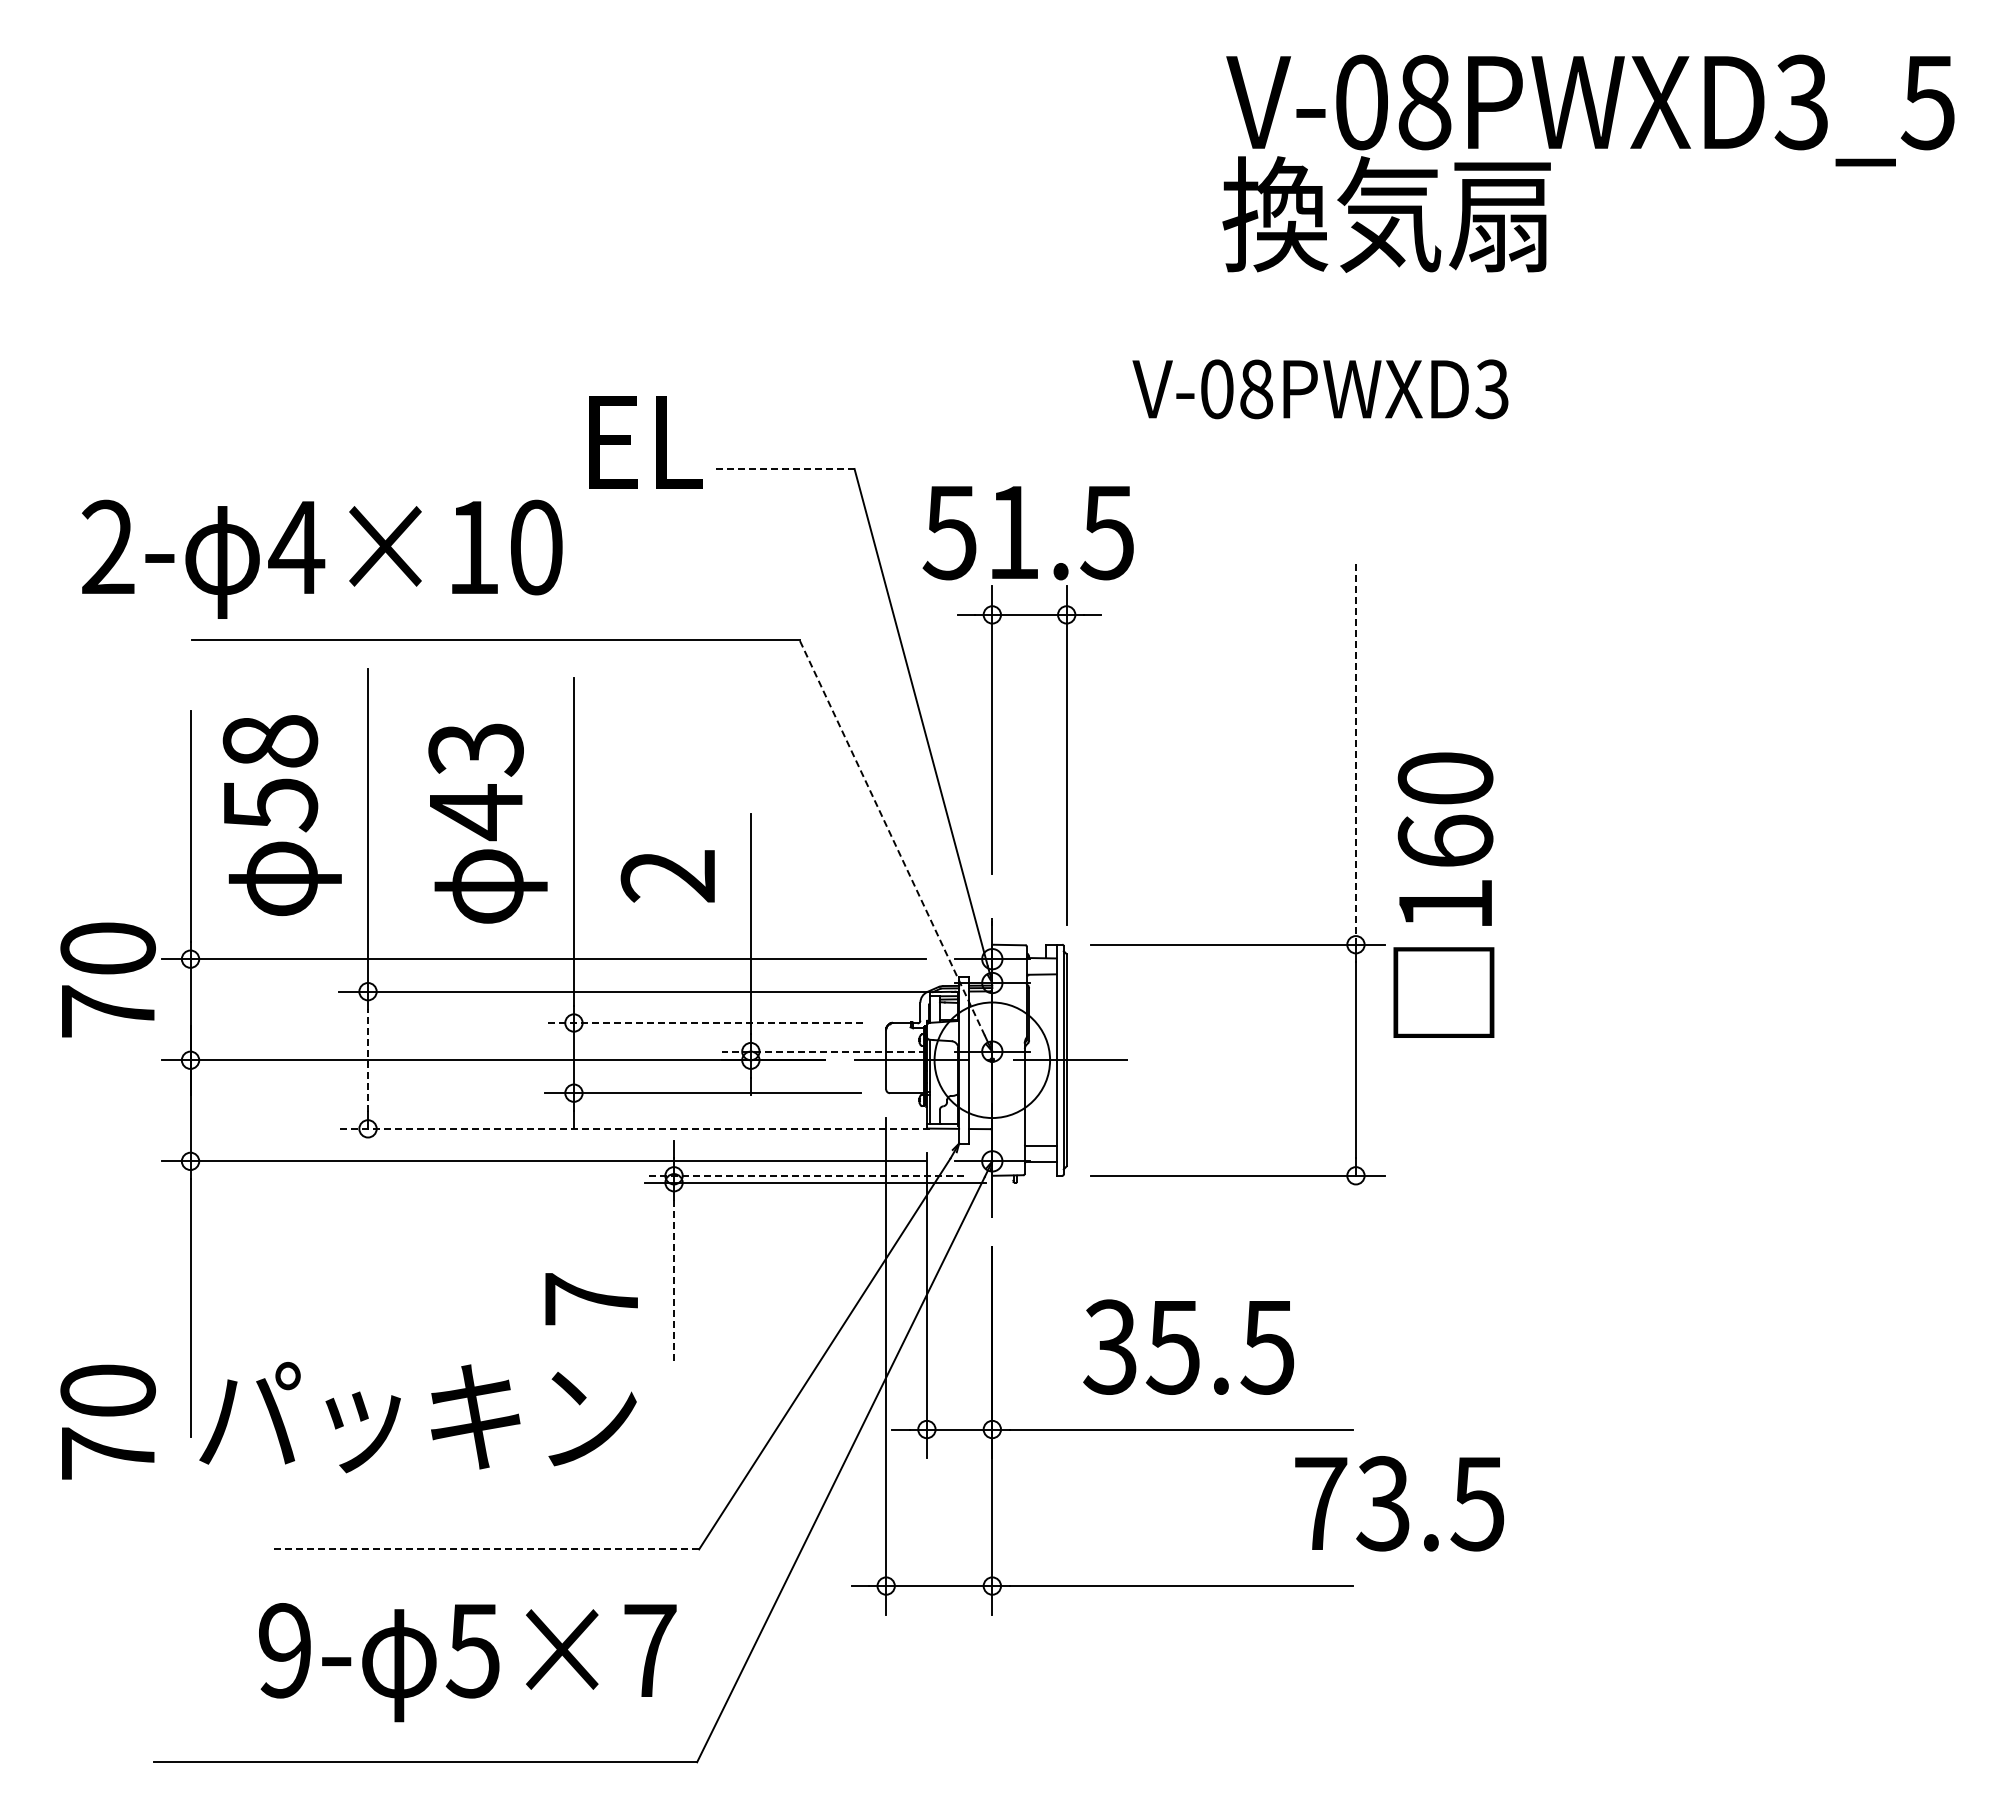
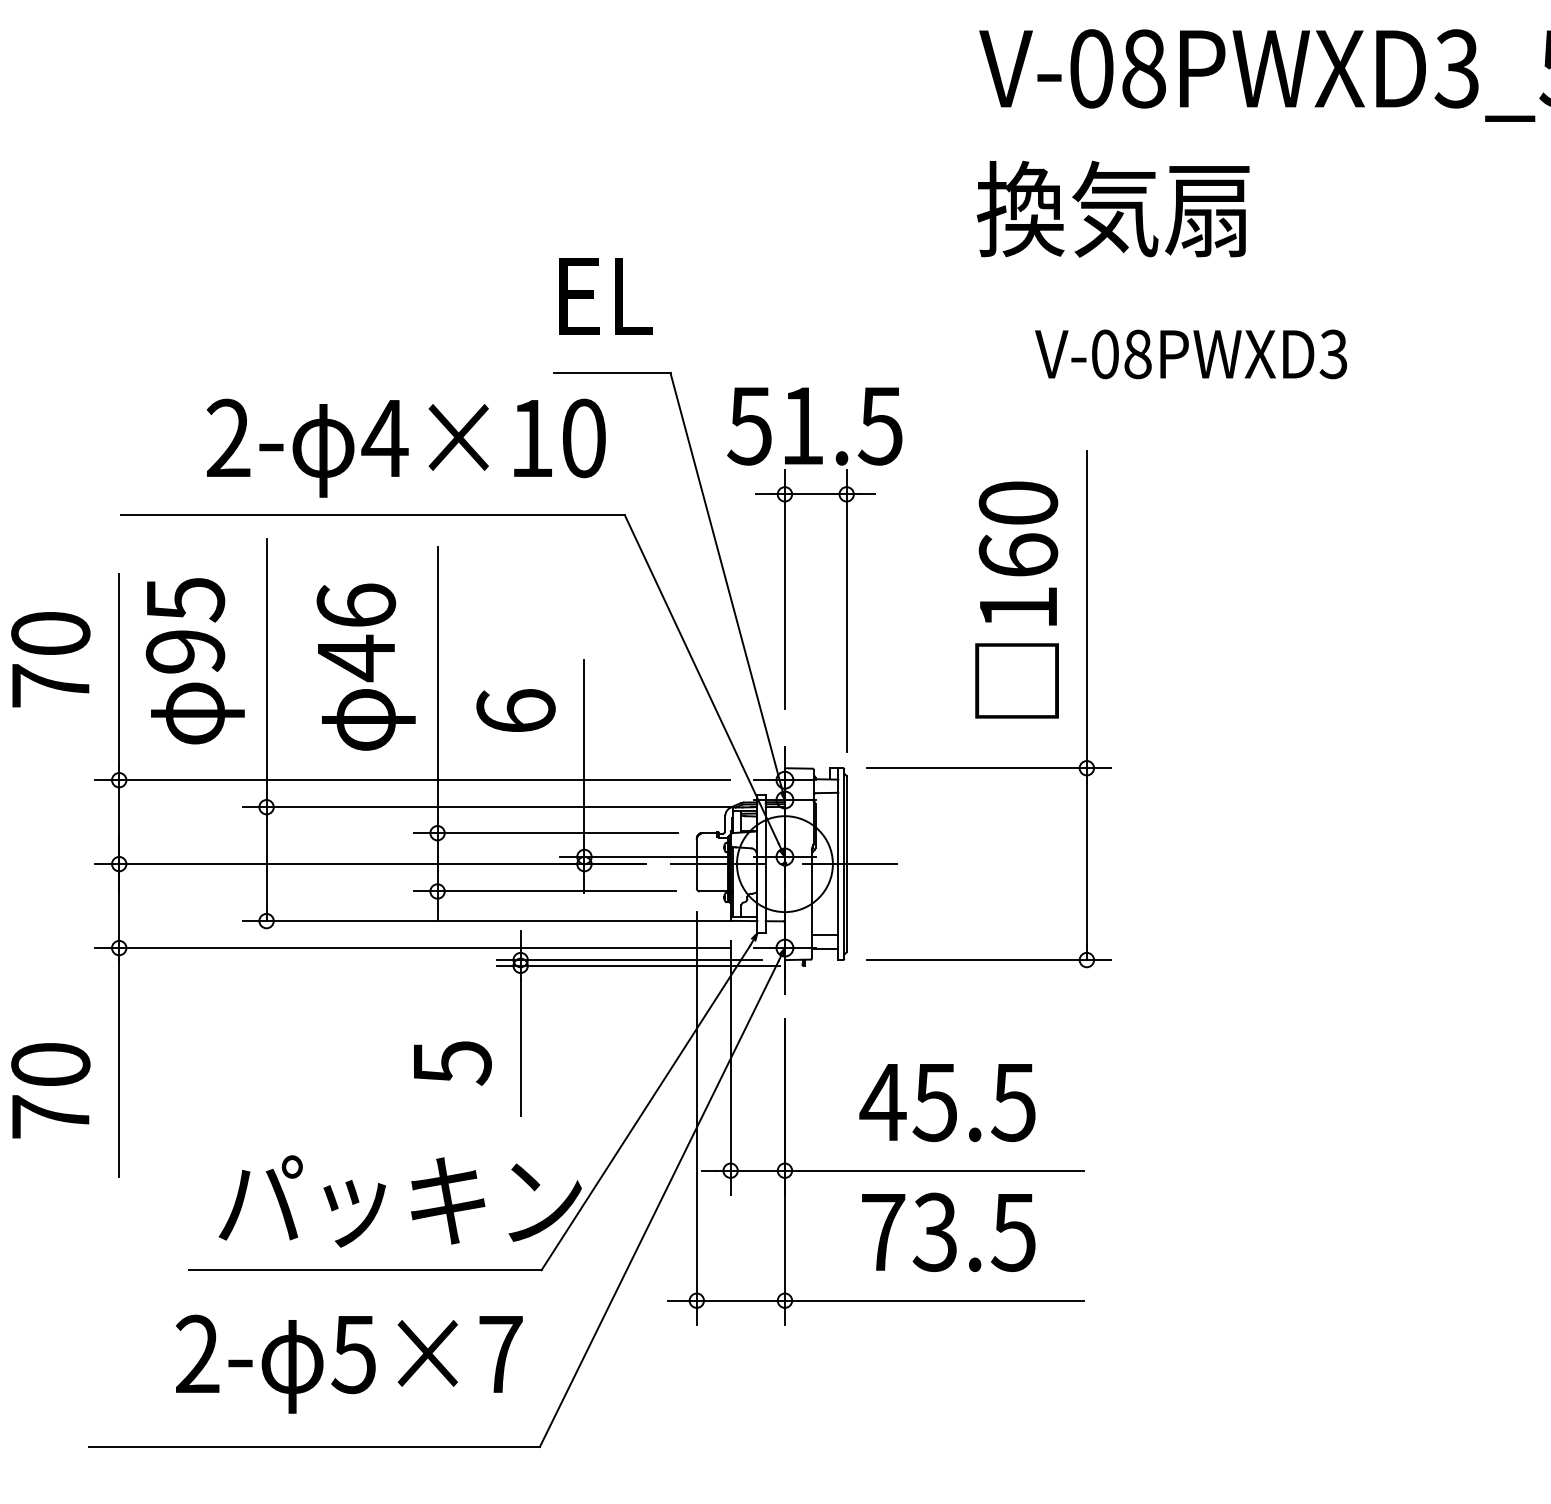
text: (1386, 214) -> (1113, 209), moved
text: (1320, 389) -> (1191, 354), moved
text: (645, 442) -> (605, 296), moved
line: (783, 469) -> (611, 373), dashed -> solid
text: (322, 558) -> (406, 447), moved
text: (475, 749) -> (355, 606), 43 -> 46
line: (1355, 753) -> (1086, 609), dashed -> solid
text: (270, 773) -> (185, 626), 58 -> 95
line: (892, 837) -> (702, 679), dashed -> solid
text: (668, 875) -> (516, 710), 2 -> 6
text: (1443, 894) -> (1016, 599), moved
text: (107, 979) -> (50, 659), moved
line: (704, 1023) -> (545, 833), dashed -> solid
line: (823, 1051) -> (644, 856), dashed -> solid
line: (368, 1059) -> (266, 863), dashed -> solid
line: (634, 1128) -> (487, 920), dashed -> solid
line: (804, 1175) -> (628, 959), dashed -> solid
line: (674, 1281) -> (521, 1047), dashed -> solid
text: (592, 1300) -> (452, 1063), 7 -> 5
text: (1110, 1346) -> (883, 1101), 35.5 -> 45.5
text: (417, 1417) -> (399, 1201), moved
text: (107, 1421) -> (50, 1090), moved
text: (1399, 1503) -> (948, 1232), moved
line: (486, 1549) -> (364, 1270), dashed -> solid
text: (284, 1650) -> (197, 1354), 9- -> 2-

